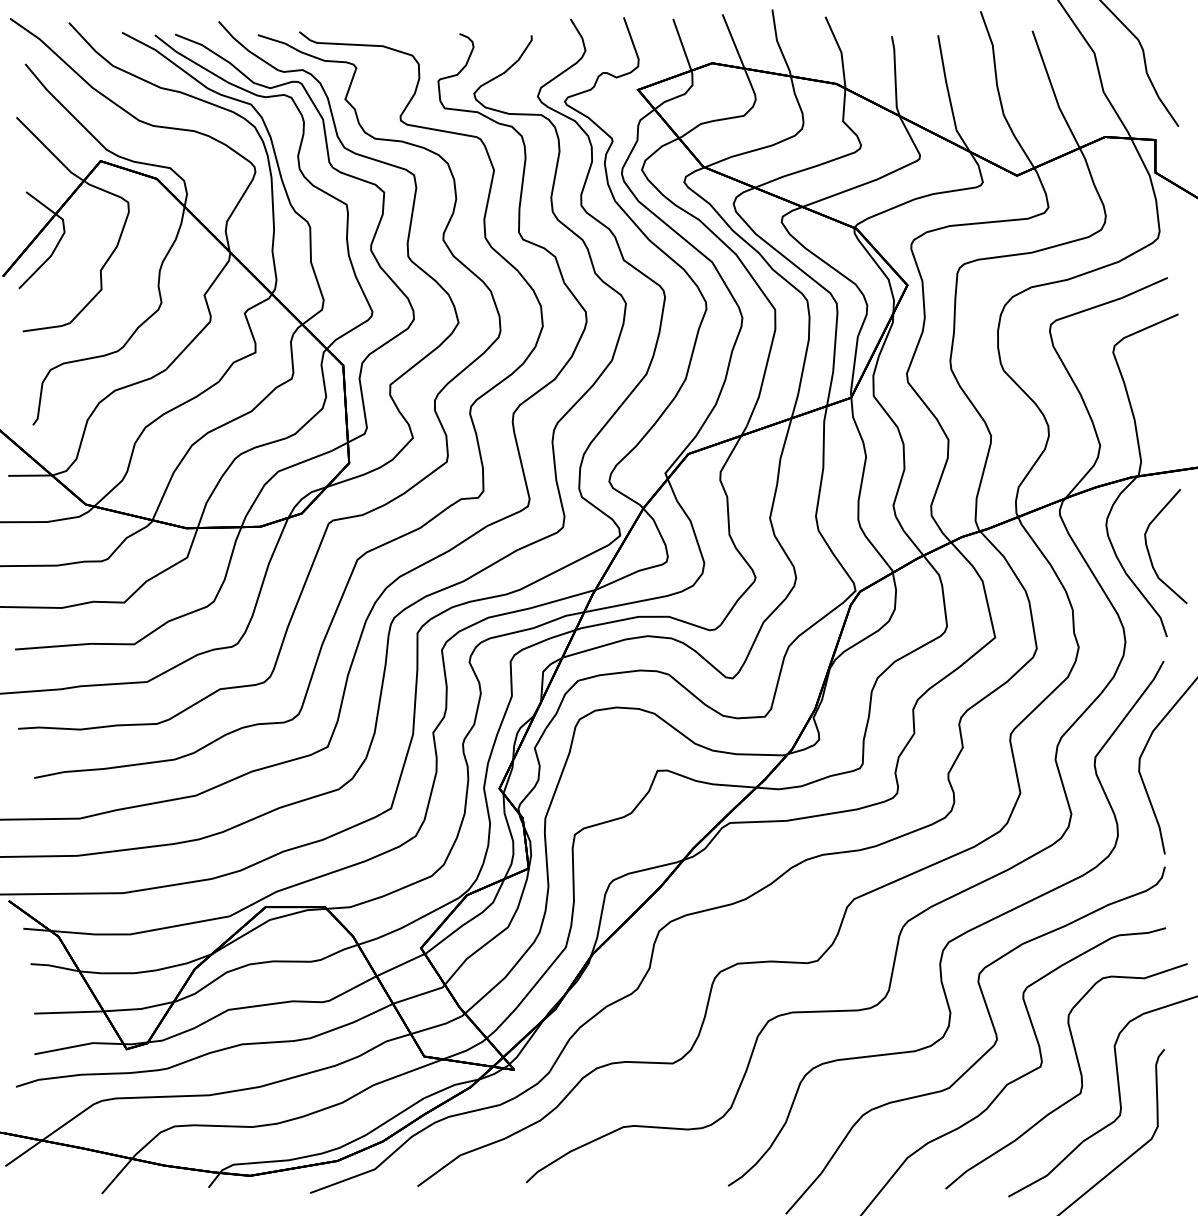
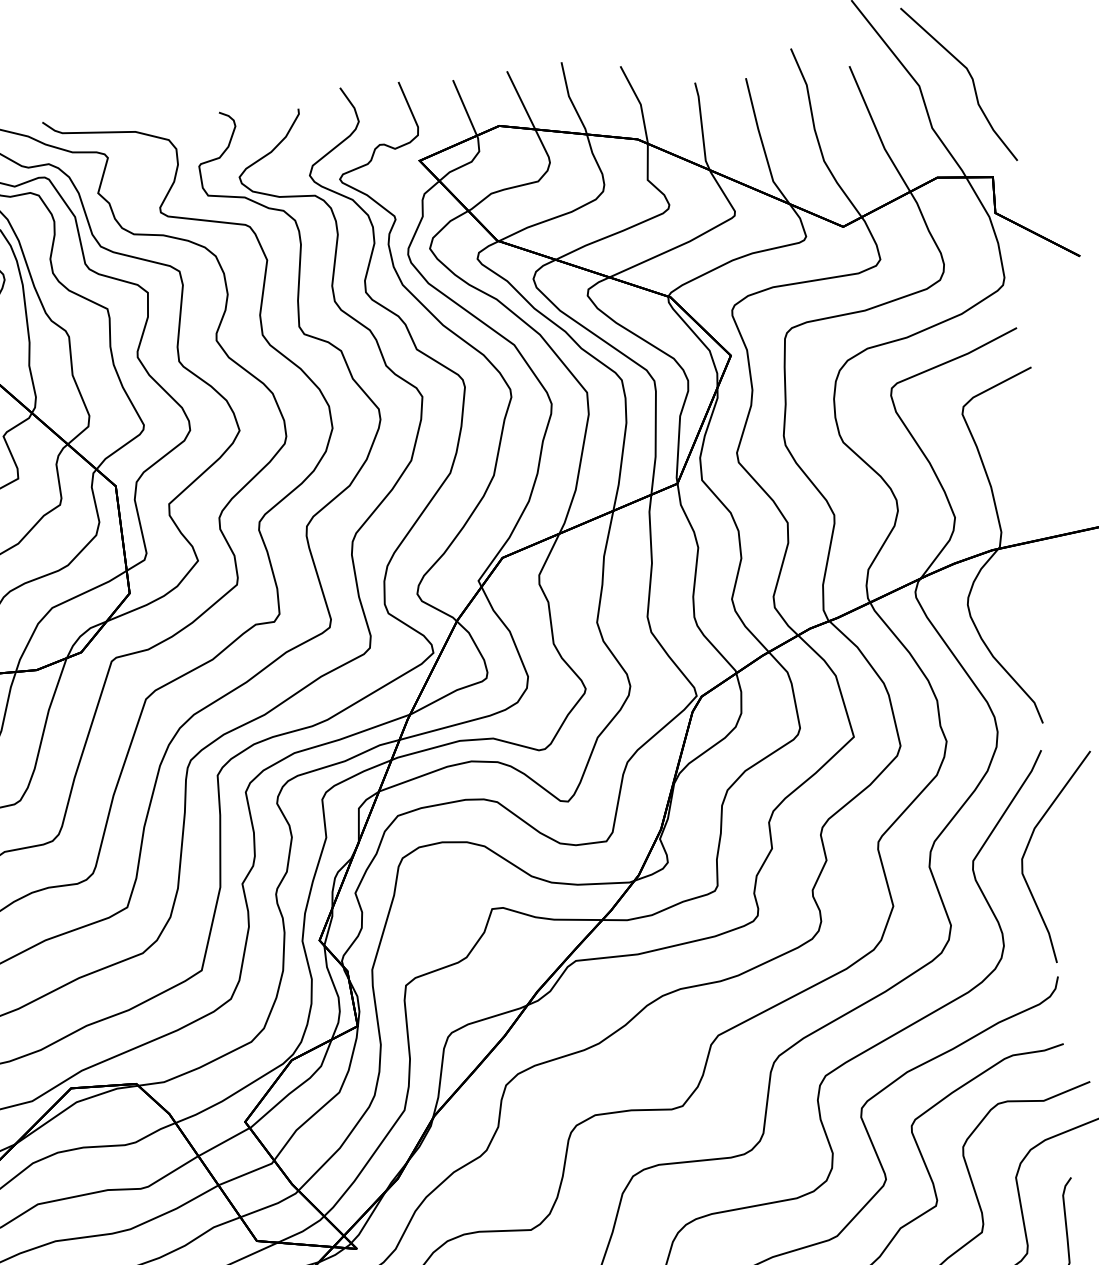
curve: (1149, 551) -> (1017, 630), removed

